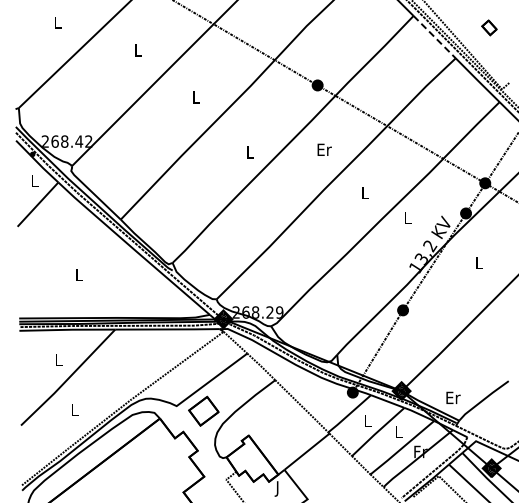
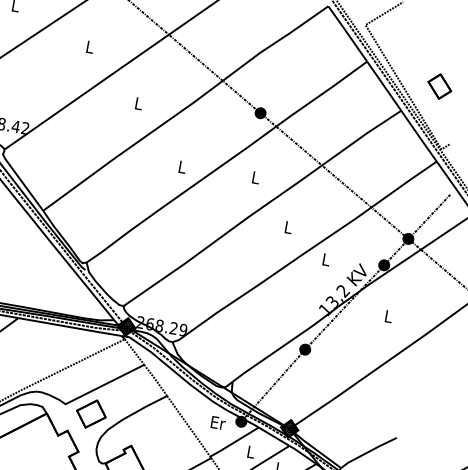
part: (489, 27) -> (439, 86), size x1.67
line: (434, 36) -> (384, 85), dashed -> solid
text: (324, 149) -> (256, 177), Er -> L
text: (453, 397) -> (218, 422), moved

